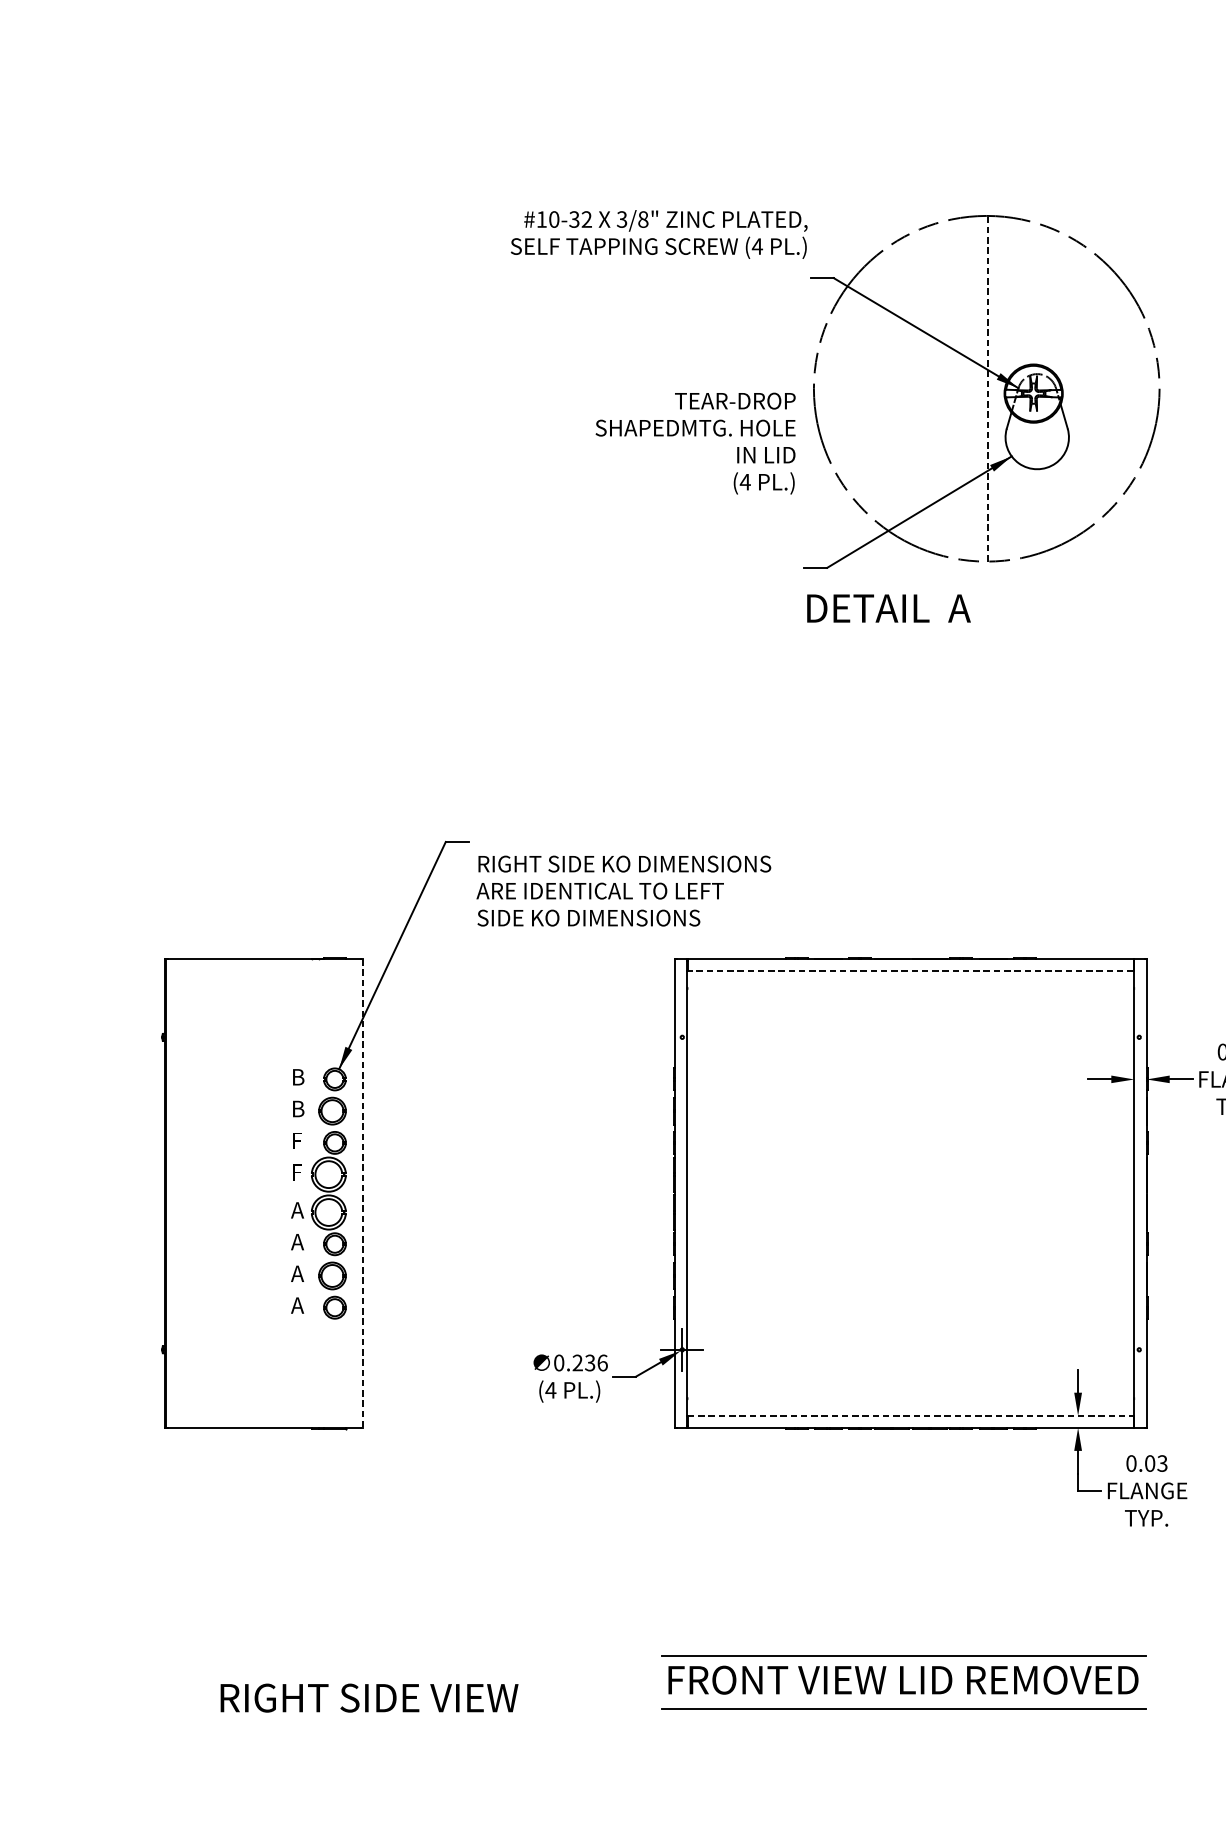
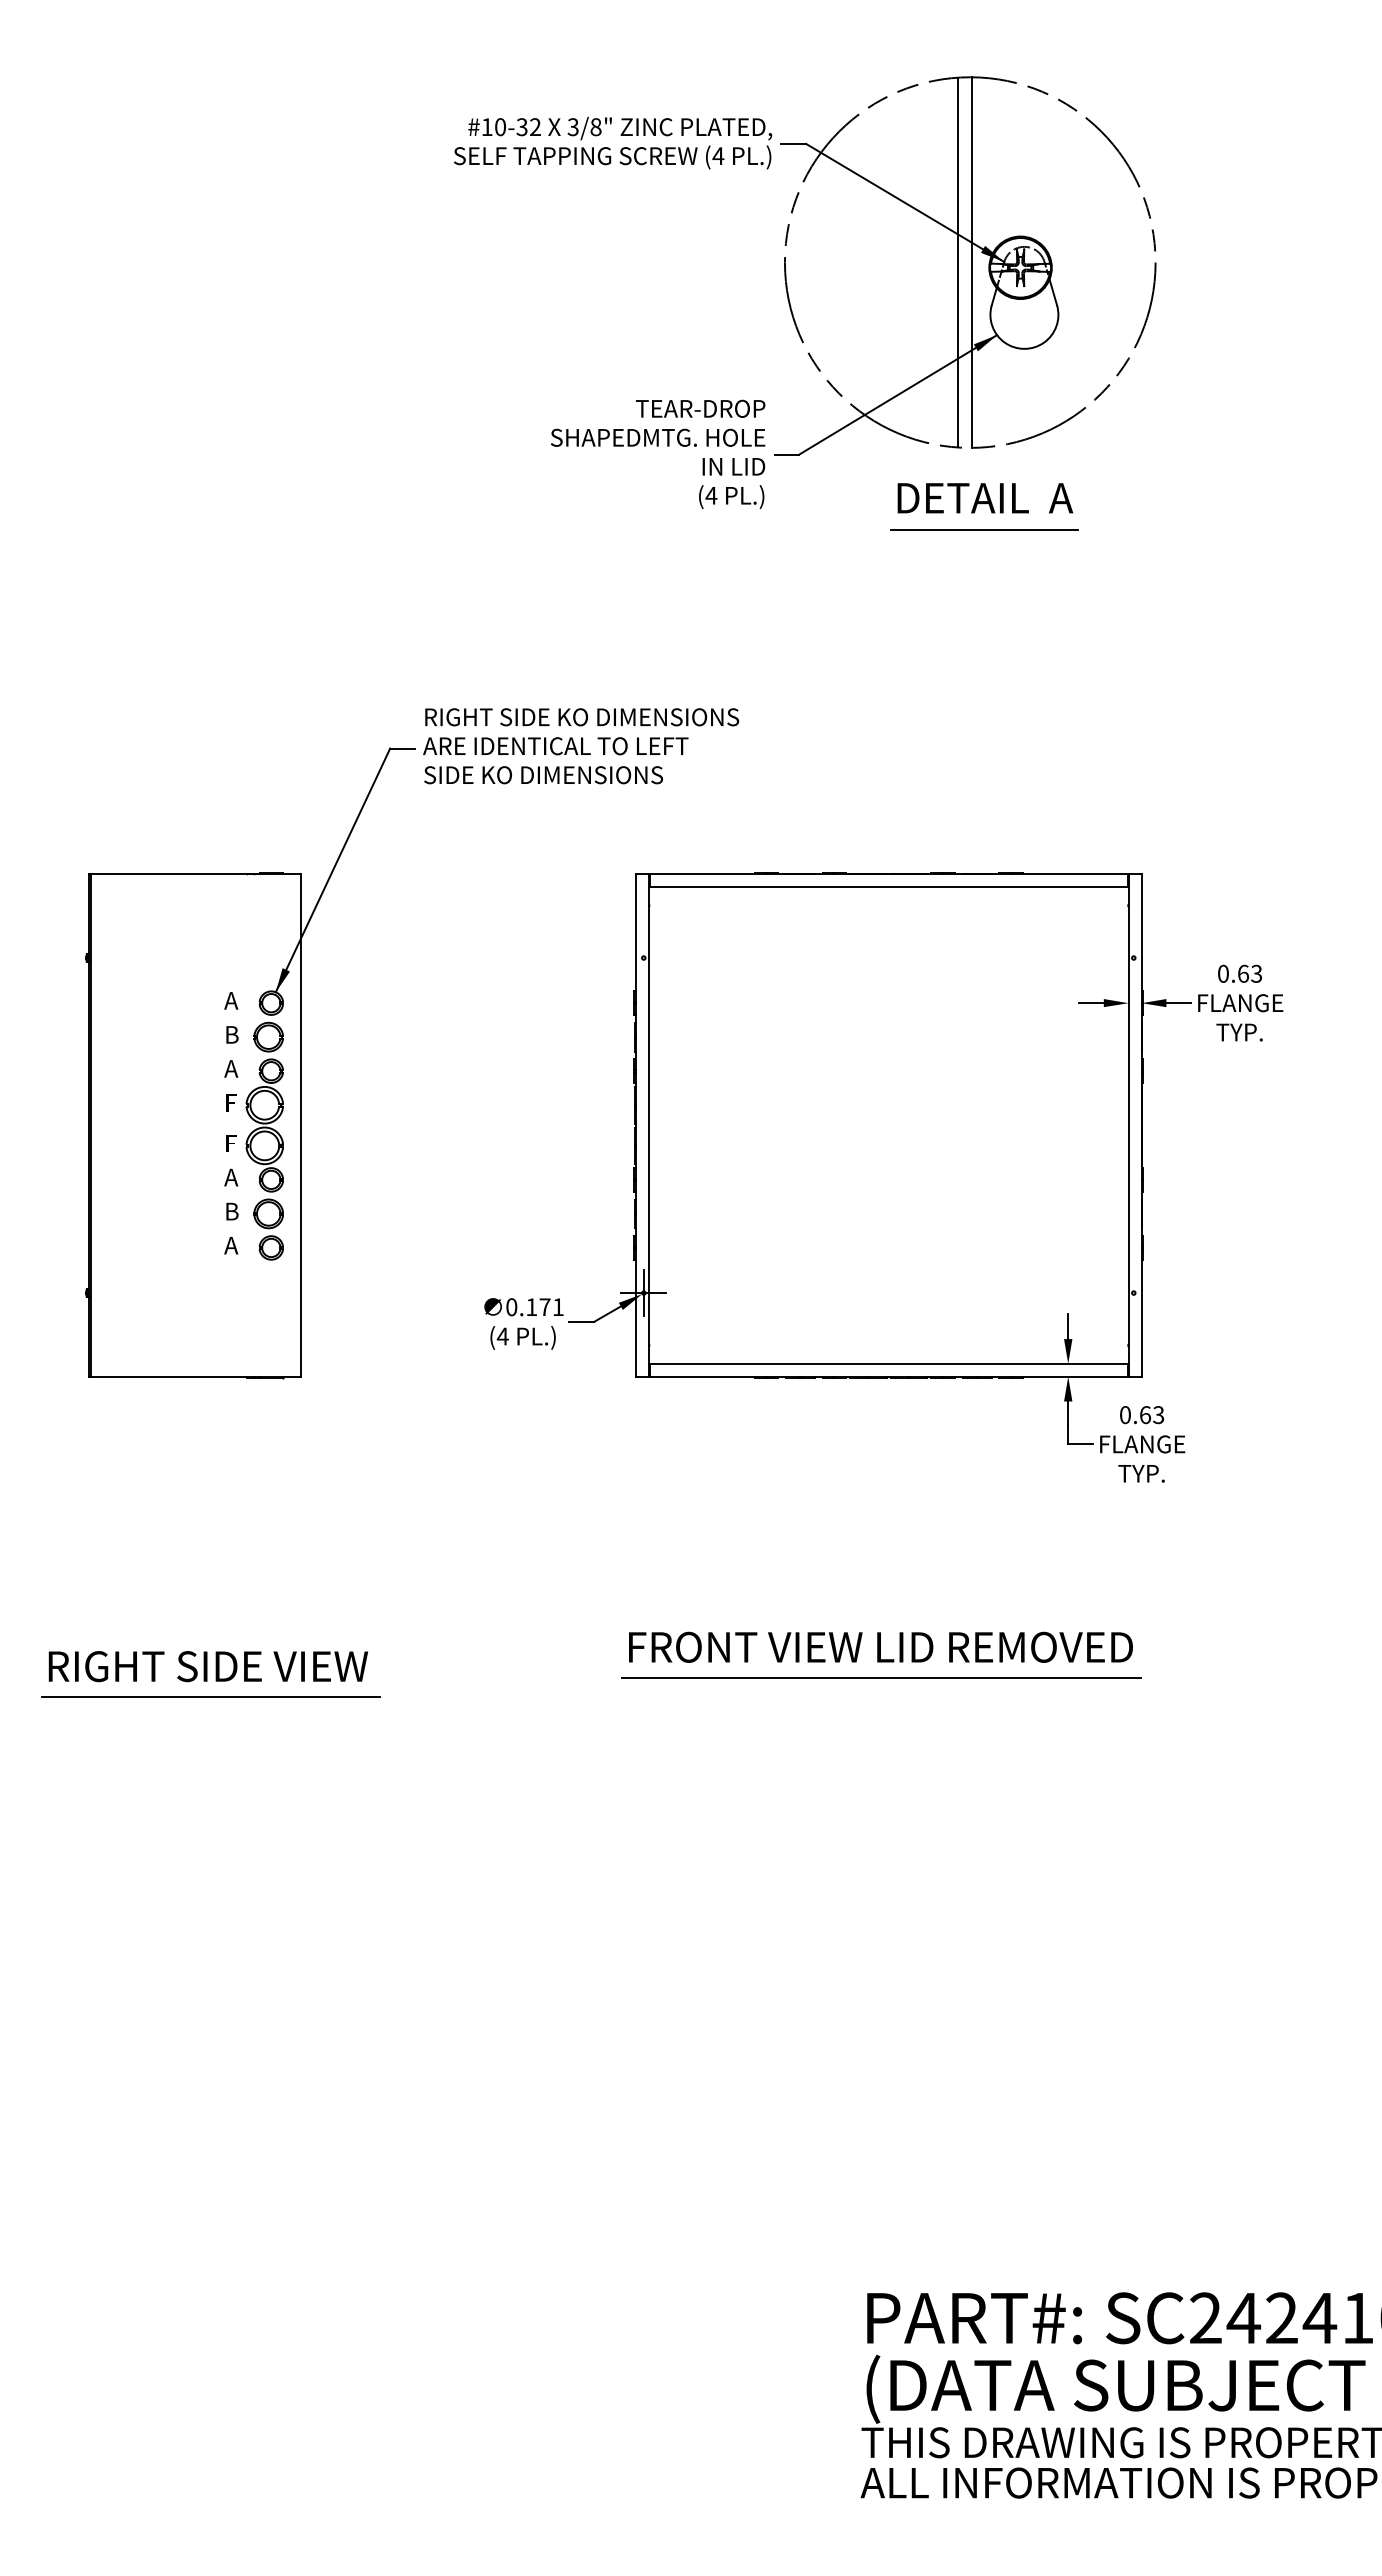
text: (659, 234) -> (613, 143), moved
line: (974, 388) -> (957, 262), added
line: (988, 388) -> (972, 262), dashed -> solid
text: (696, 442) -> (658, 453), moved
text: (889, 608) -> (985, 498), moved
line: (1000, 637) -> (984, 529), added
text: (624, 891) -> (581, 746), moved
line: (910, 971) -> (888, 887), dashed -> solid
text: (297, 1076) -> (231, 1000), B -> A
text: (297, 1140) -> (231, 1068), F -> A
line: (363, 1194) -> (301, 1126), dashed -> solid
text: (297, 1210) -> (231, 1143), A -> F
text: (297, 1273) -> (231, 1211), A -> B
text: (589, 1363) -> (544, 1307), 0.236 -> 0.171
line: (910, 1415) -> (888, 1363), dashed -> solid
text: (1150, 1463) -> (1145, 1414), 0.03 -> 0.63
line: (903, 1655) -> (881, 1620), removed
text: (368, 1698) -> (207, 1666), moved
line: (278, 1726) -> (210, 1697), added

